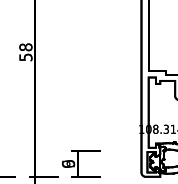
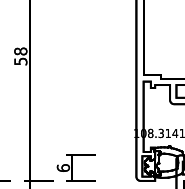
text: (67, 164) -> (62, 168), 9 -> 6

